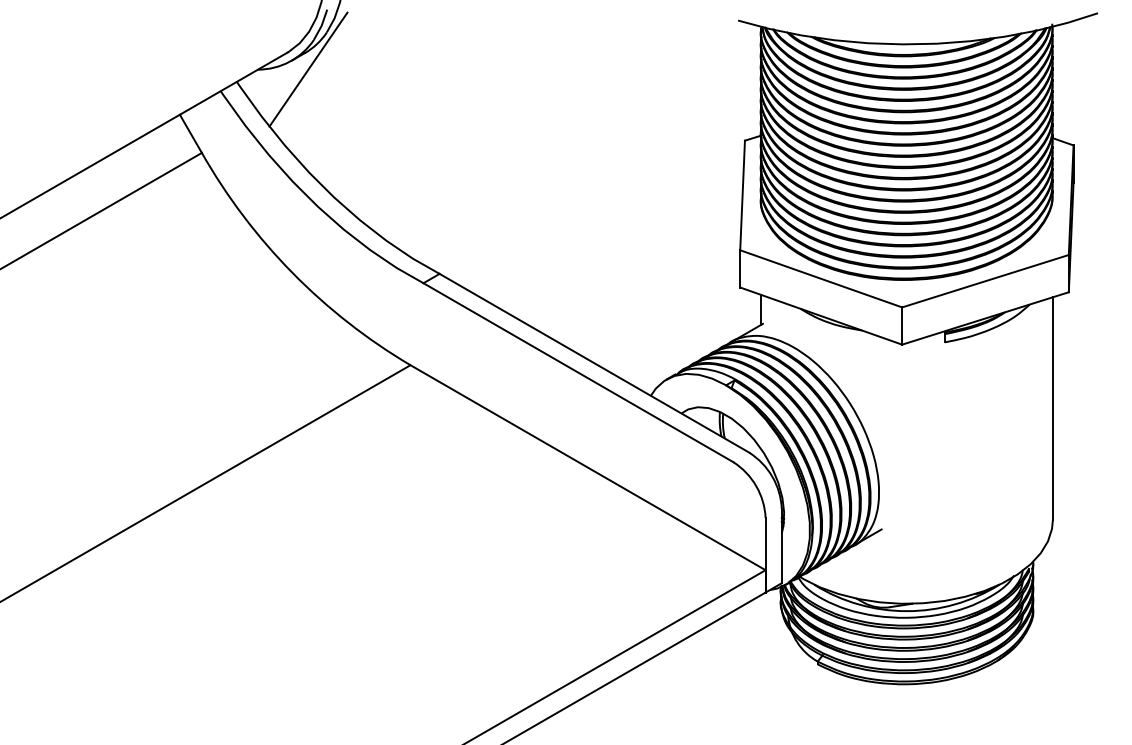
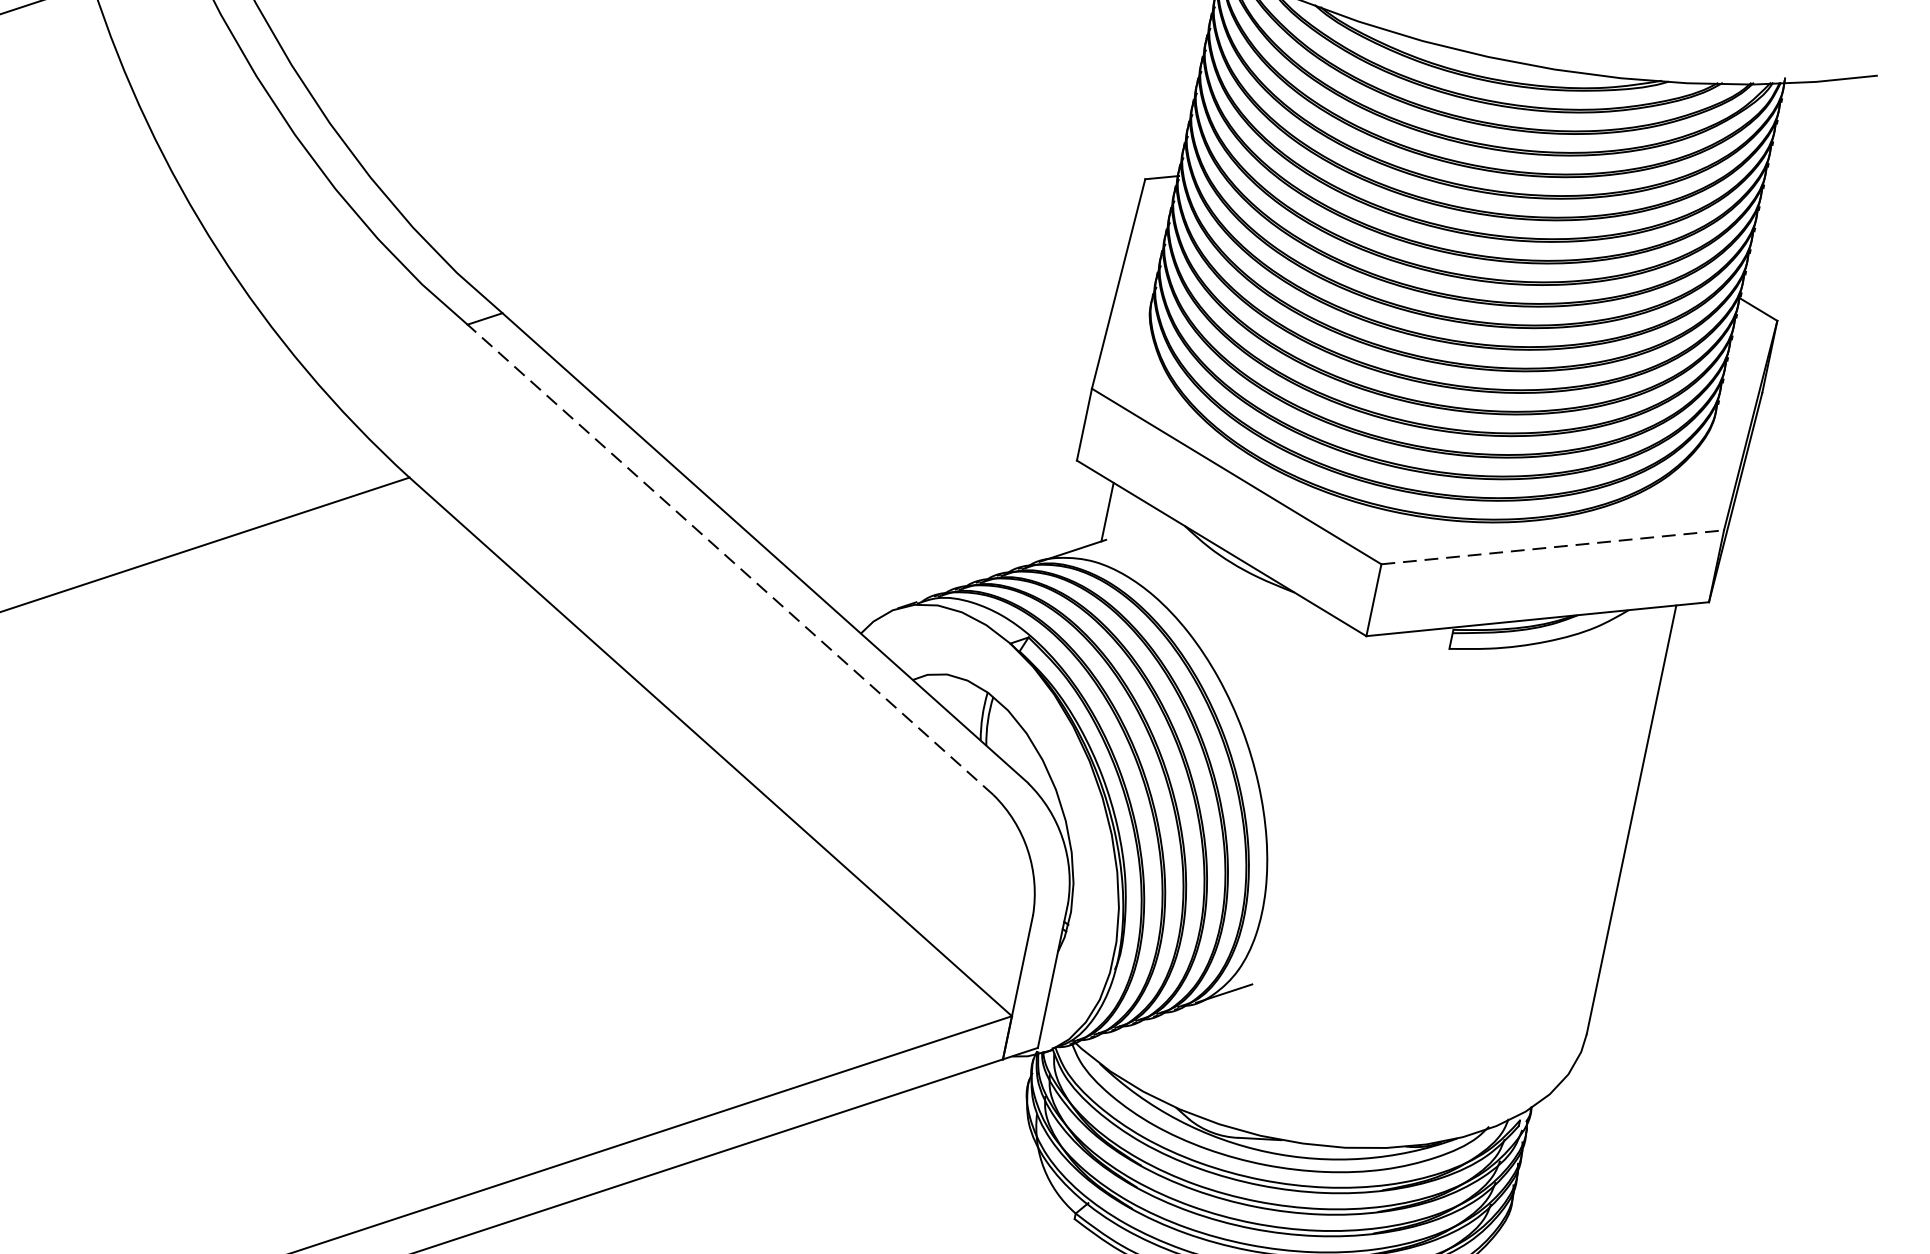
line: (985, 281) -> (1552, 547), solid -> dashed
line: (578, 372) -> (730, 559), solid -> dashed

